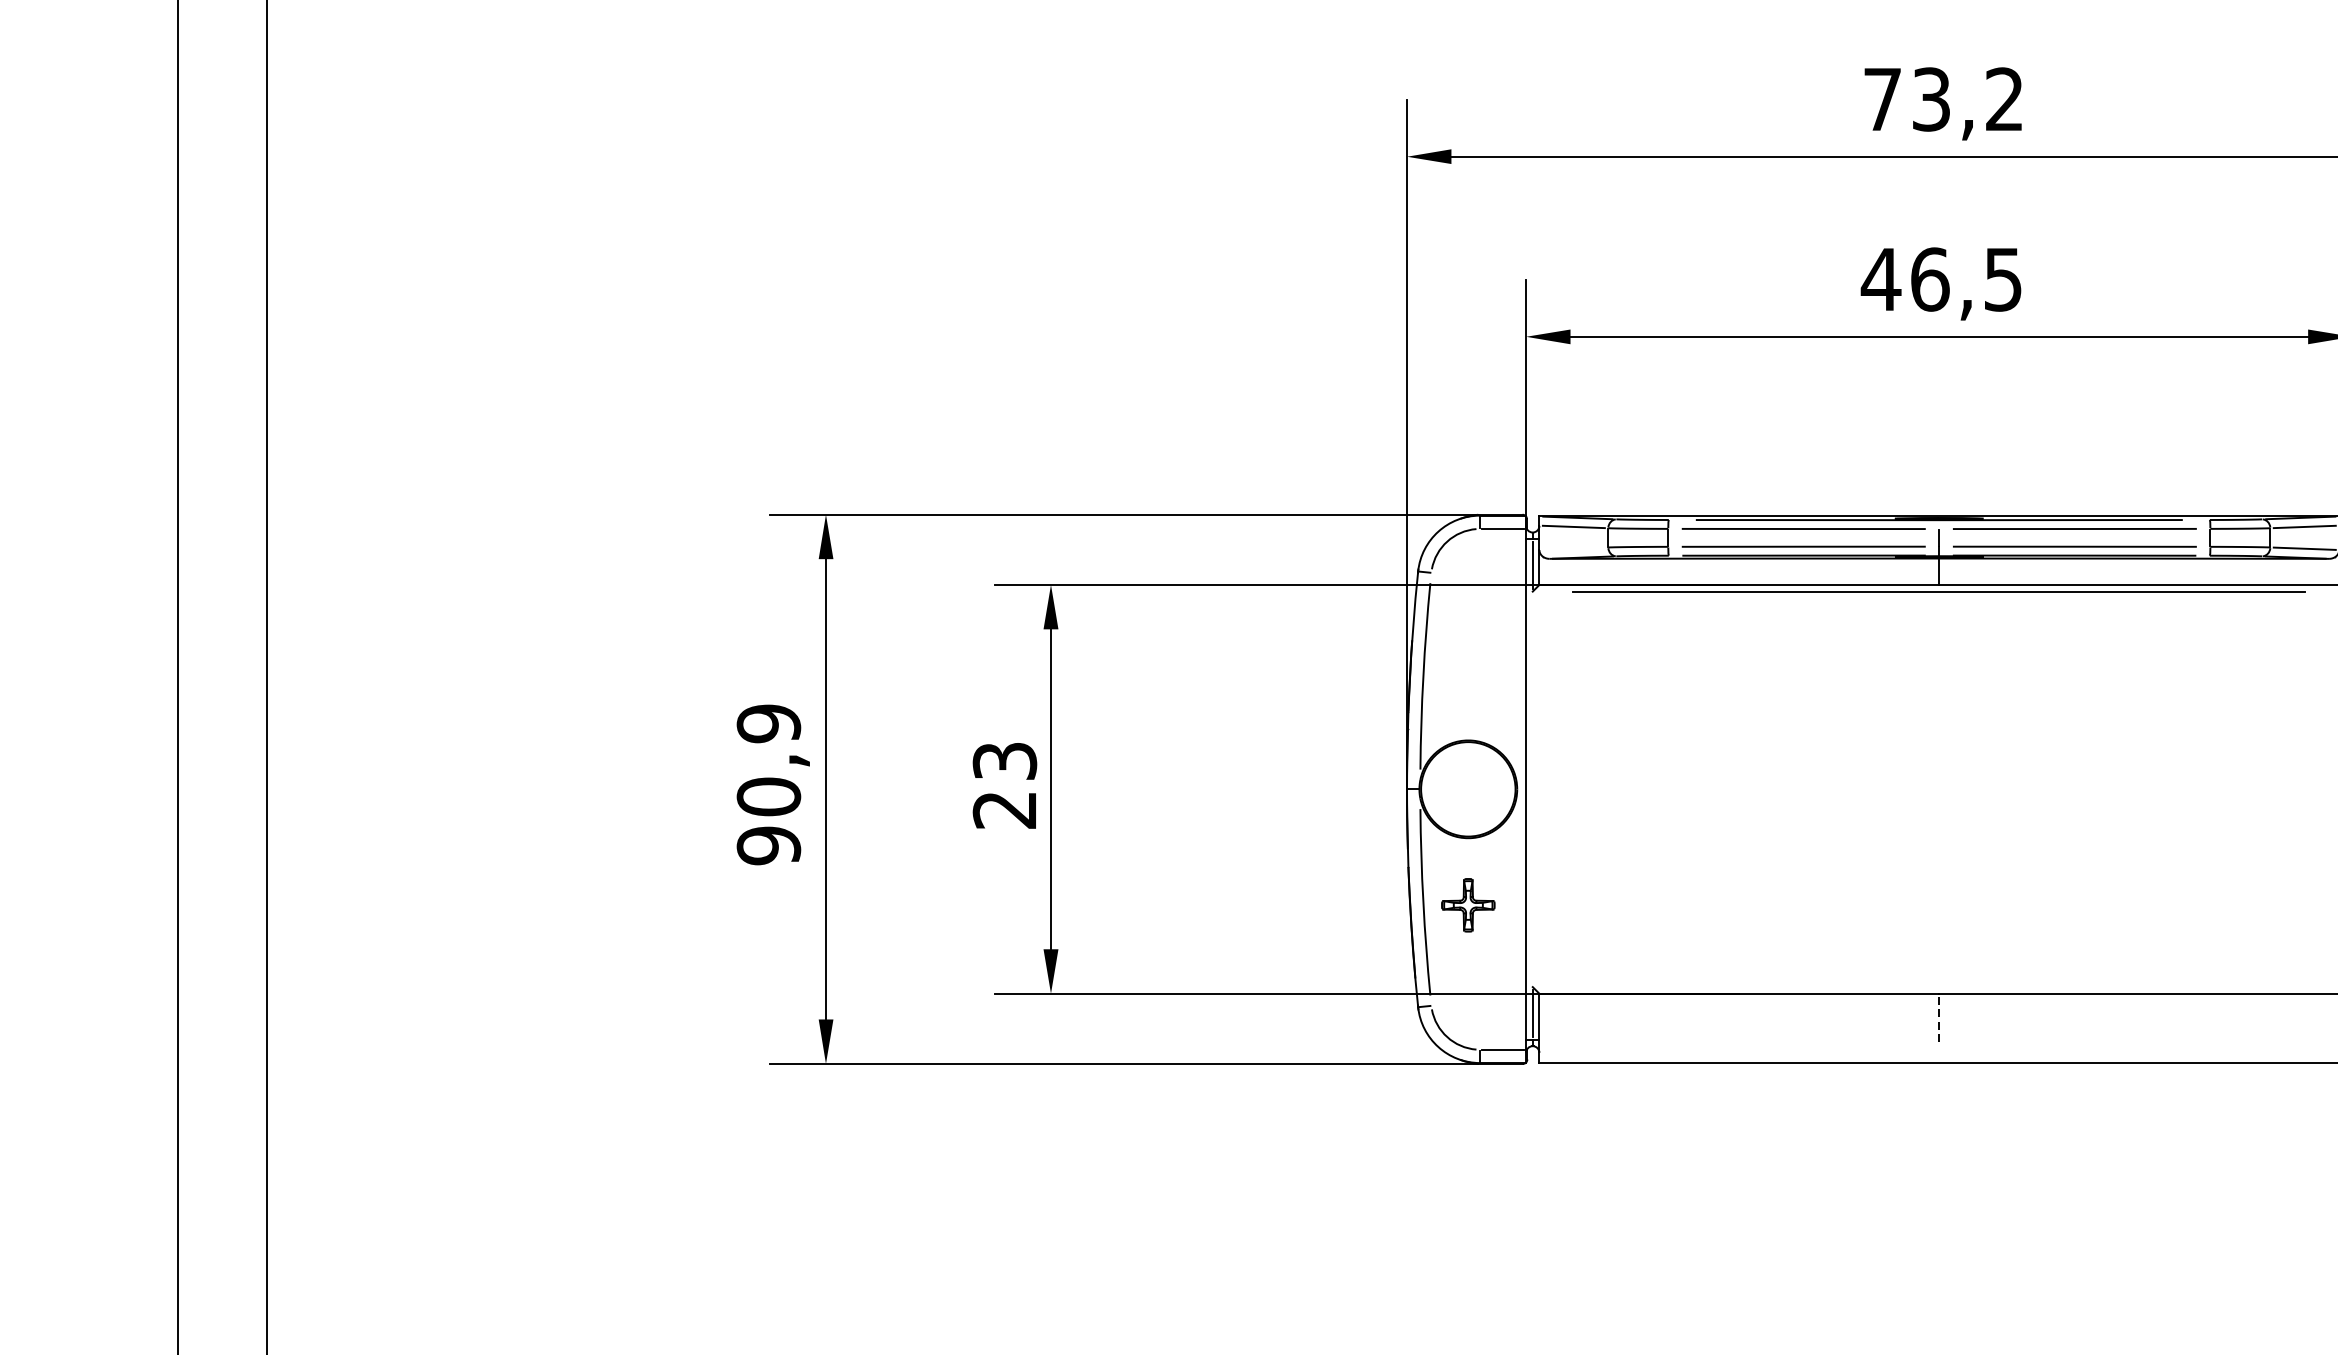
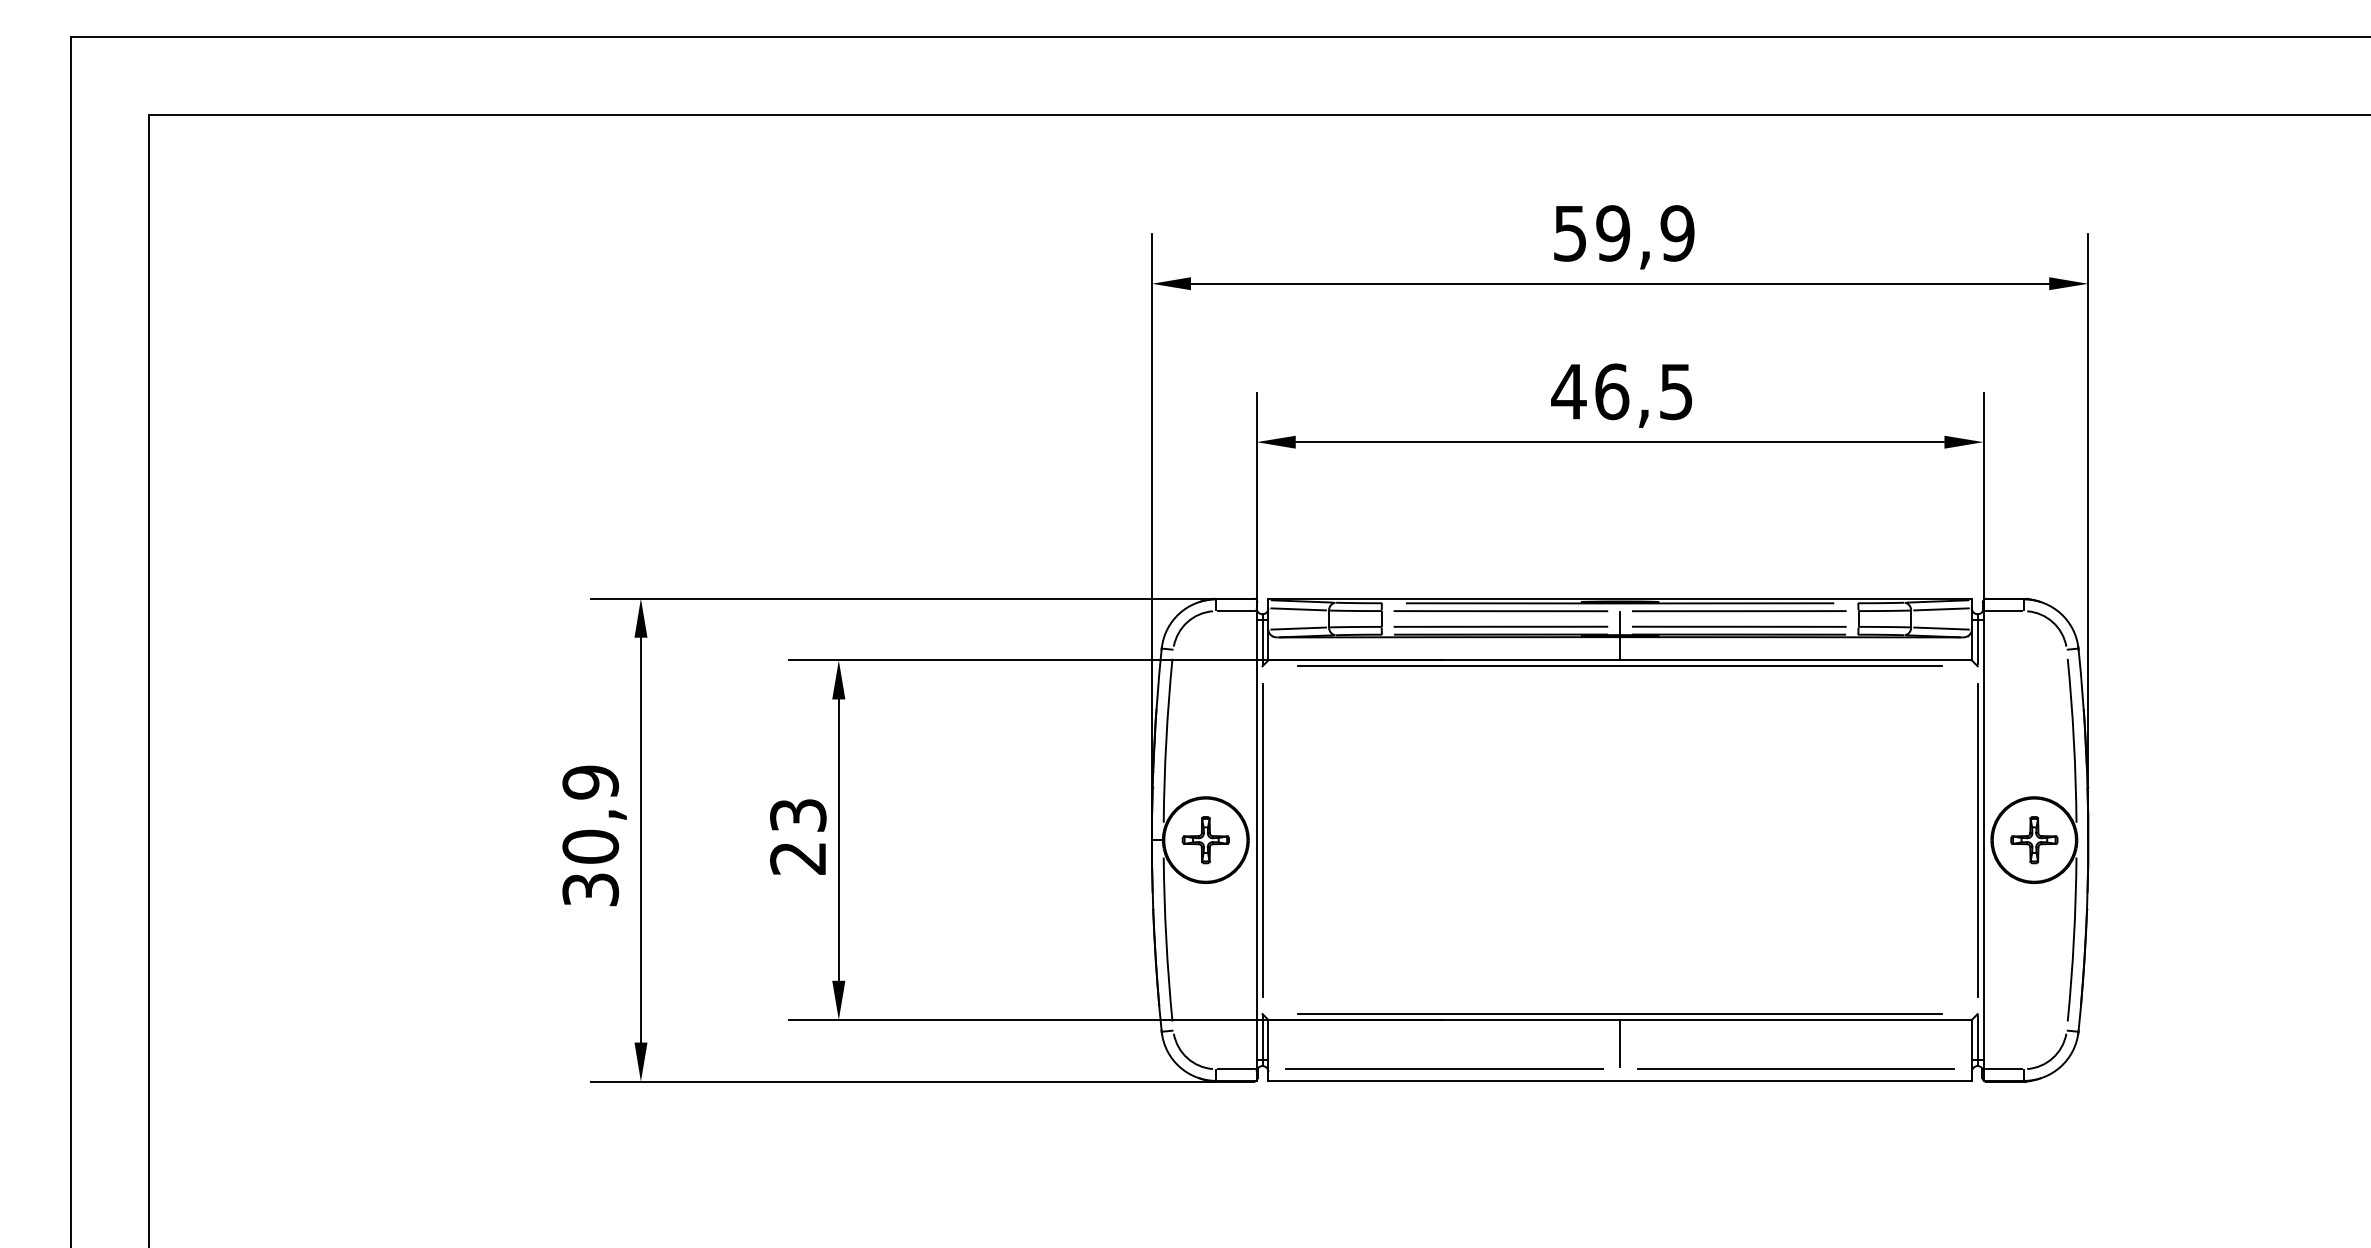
text: (1944, 99) -> (1624, 233), 73,2 -> 59,9
line: (1573, 548) -> (1298, 628), added
line: (1532, 788) -> (1262, 839), added
text: (768, 845) -> (590, 889), 90,9 -> 30,9
part: (1467, 905) -> (1205, 840), moved
line: (1938, 987) -> (1619, 1014), added
line: (1939, 1022) -> (1620, 1045), dashed -> solid
line: (1738, 1050) -> (1443, 1069), added
line: (2138, 1050) -> (1795, 1069), added

